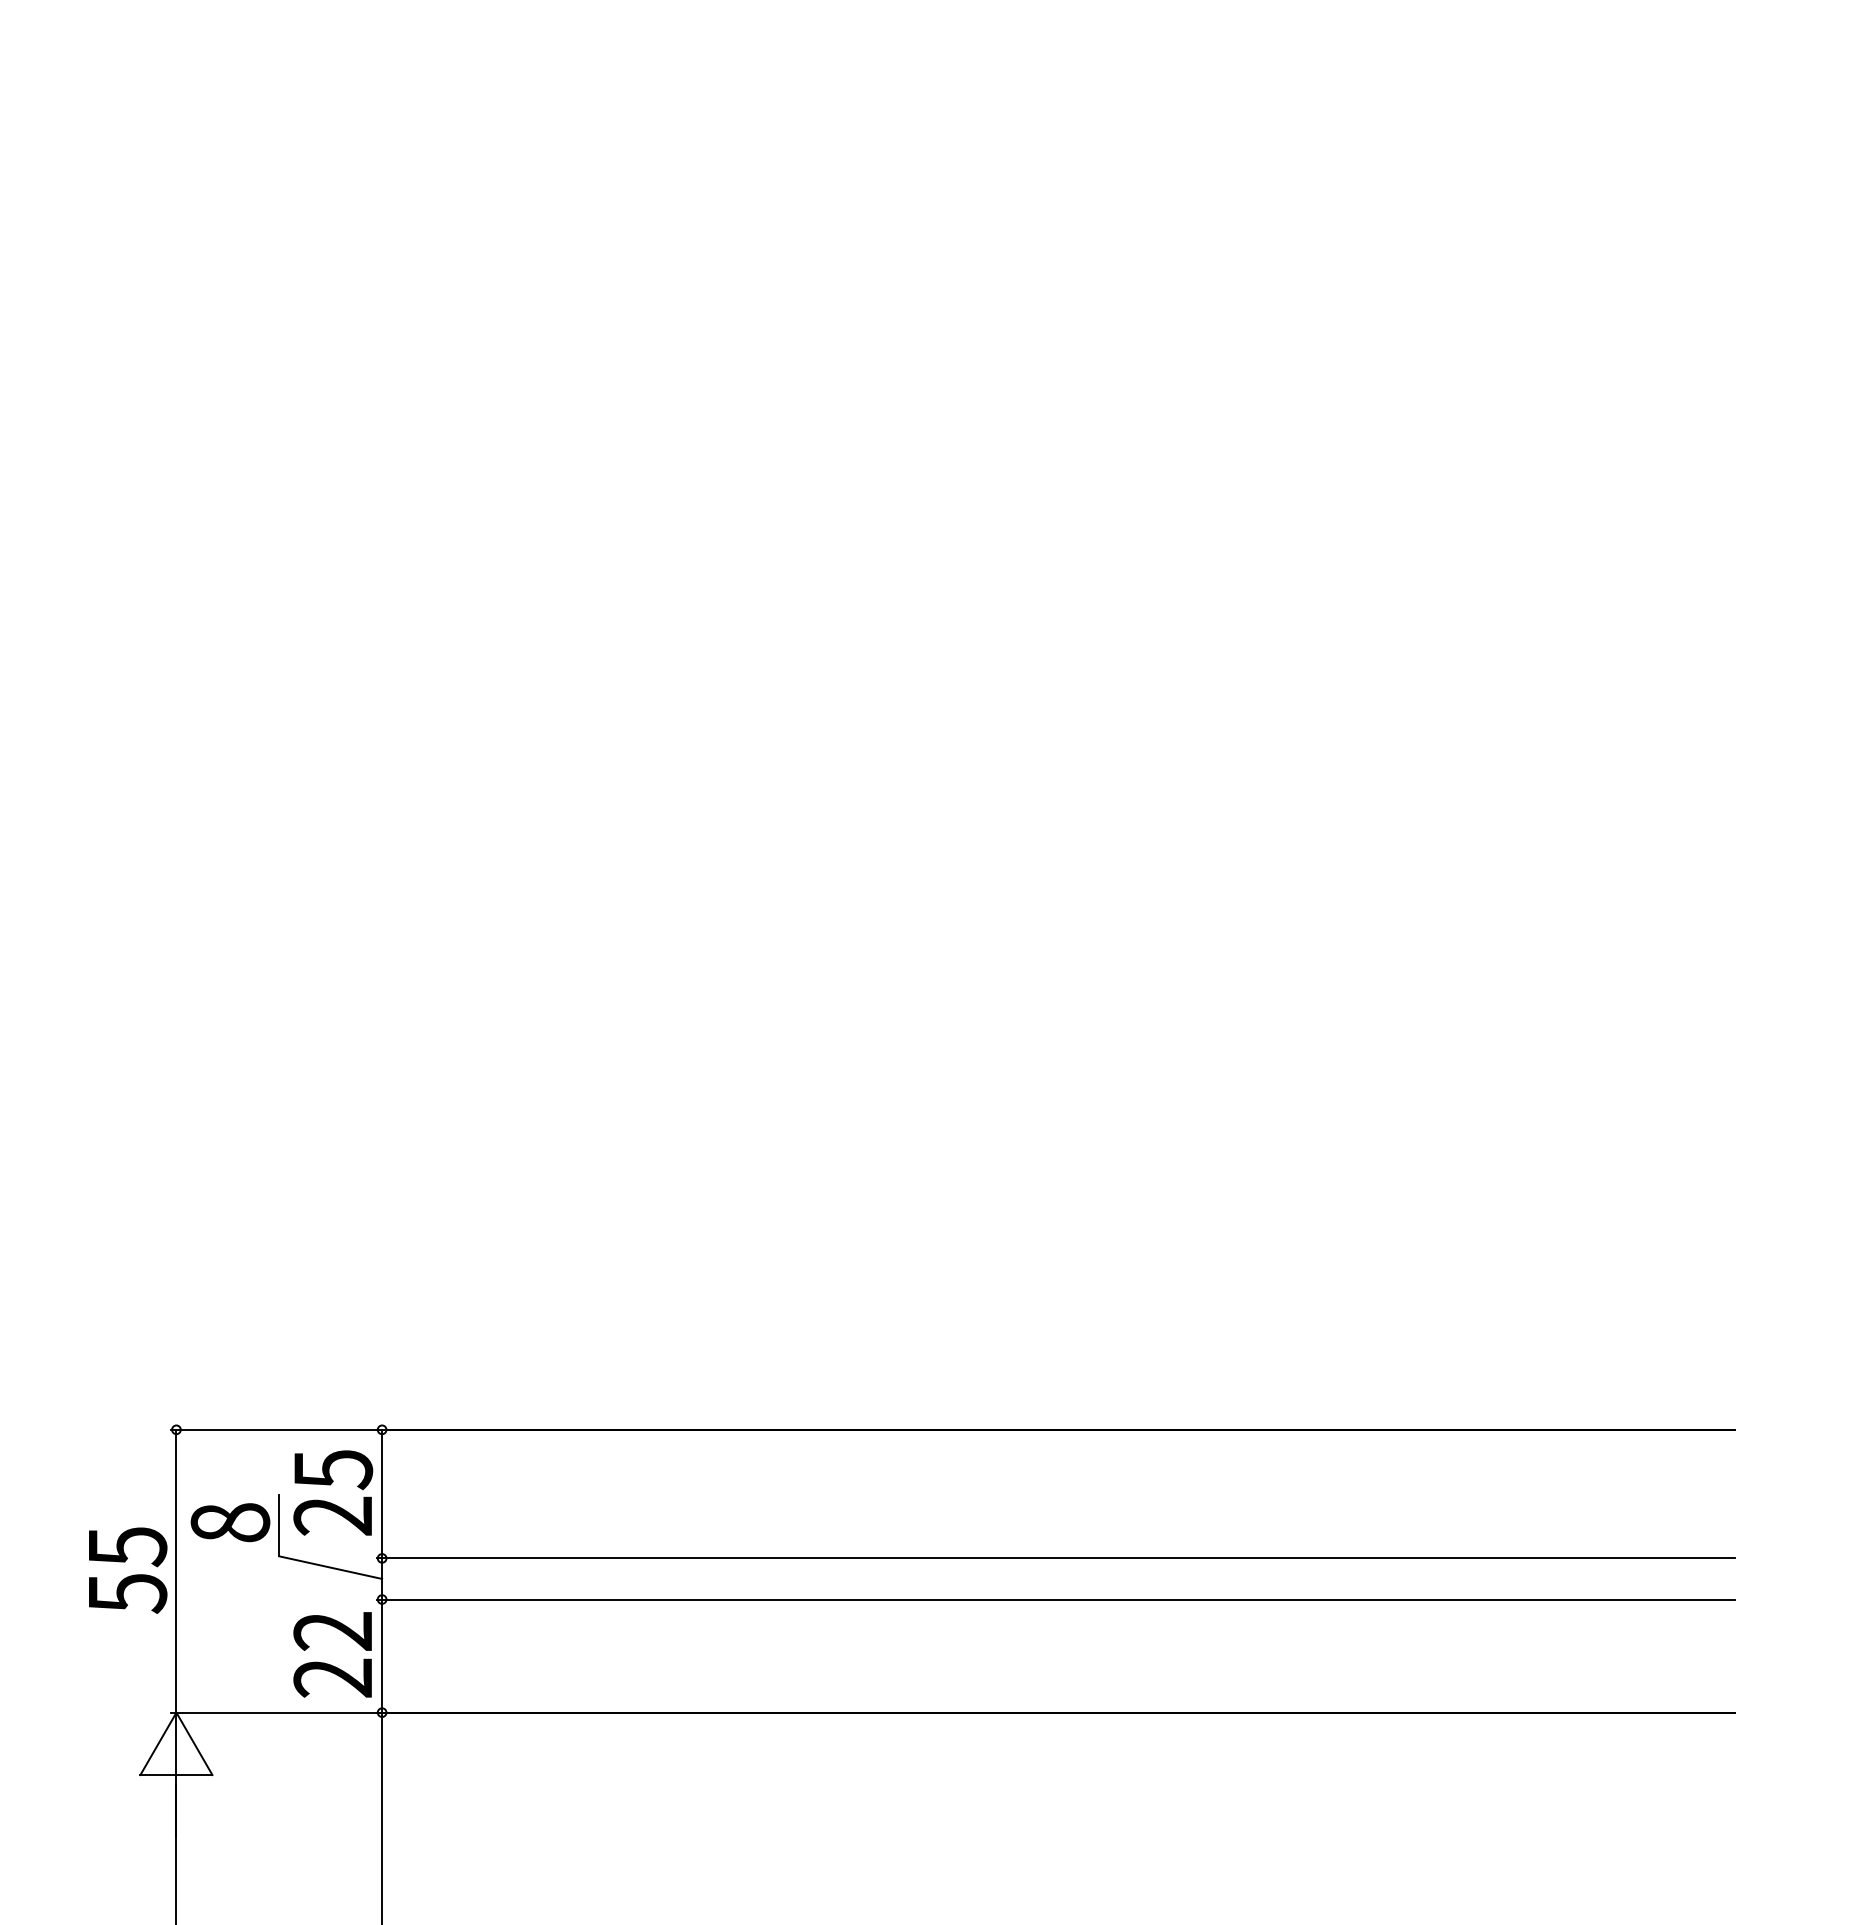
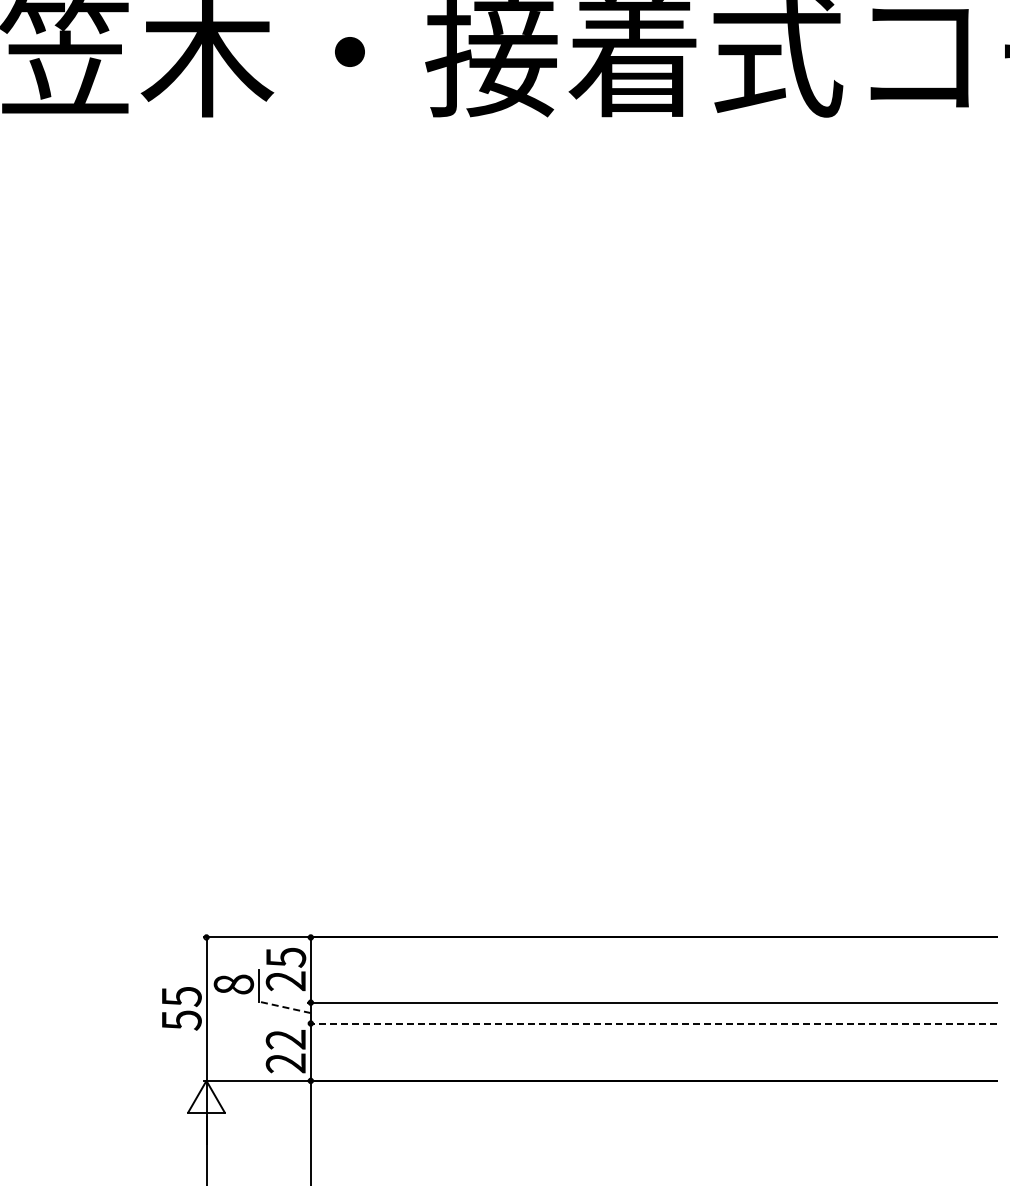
line: (330, 1567) -> (284, 1007), solid -> dashed
line: (1053, 1599) -> (651, 1023), solid -> dashed

